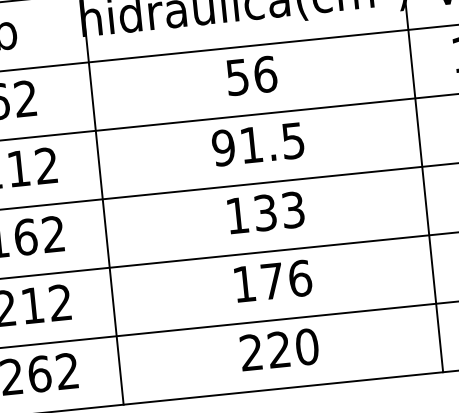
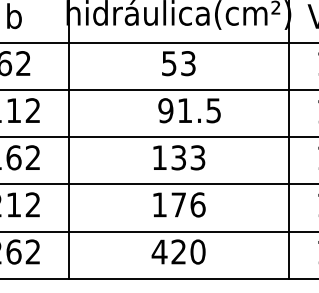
text: (265, 74) -> (188, 63), 56 -> 53
text: (257, 144) -> (189, 110), moved
text: (251, 351) -> (159, 251), 220 -> 420

